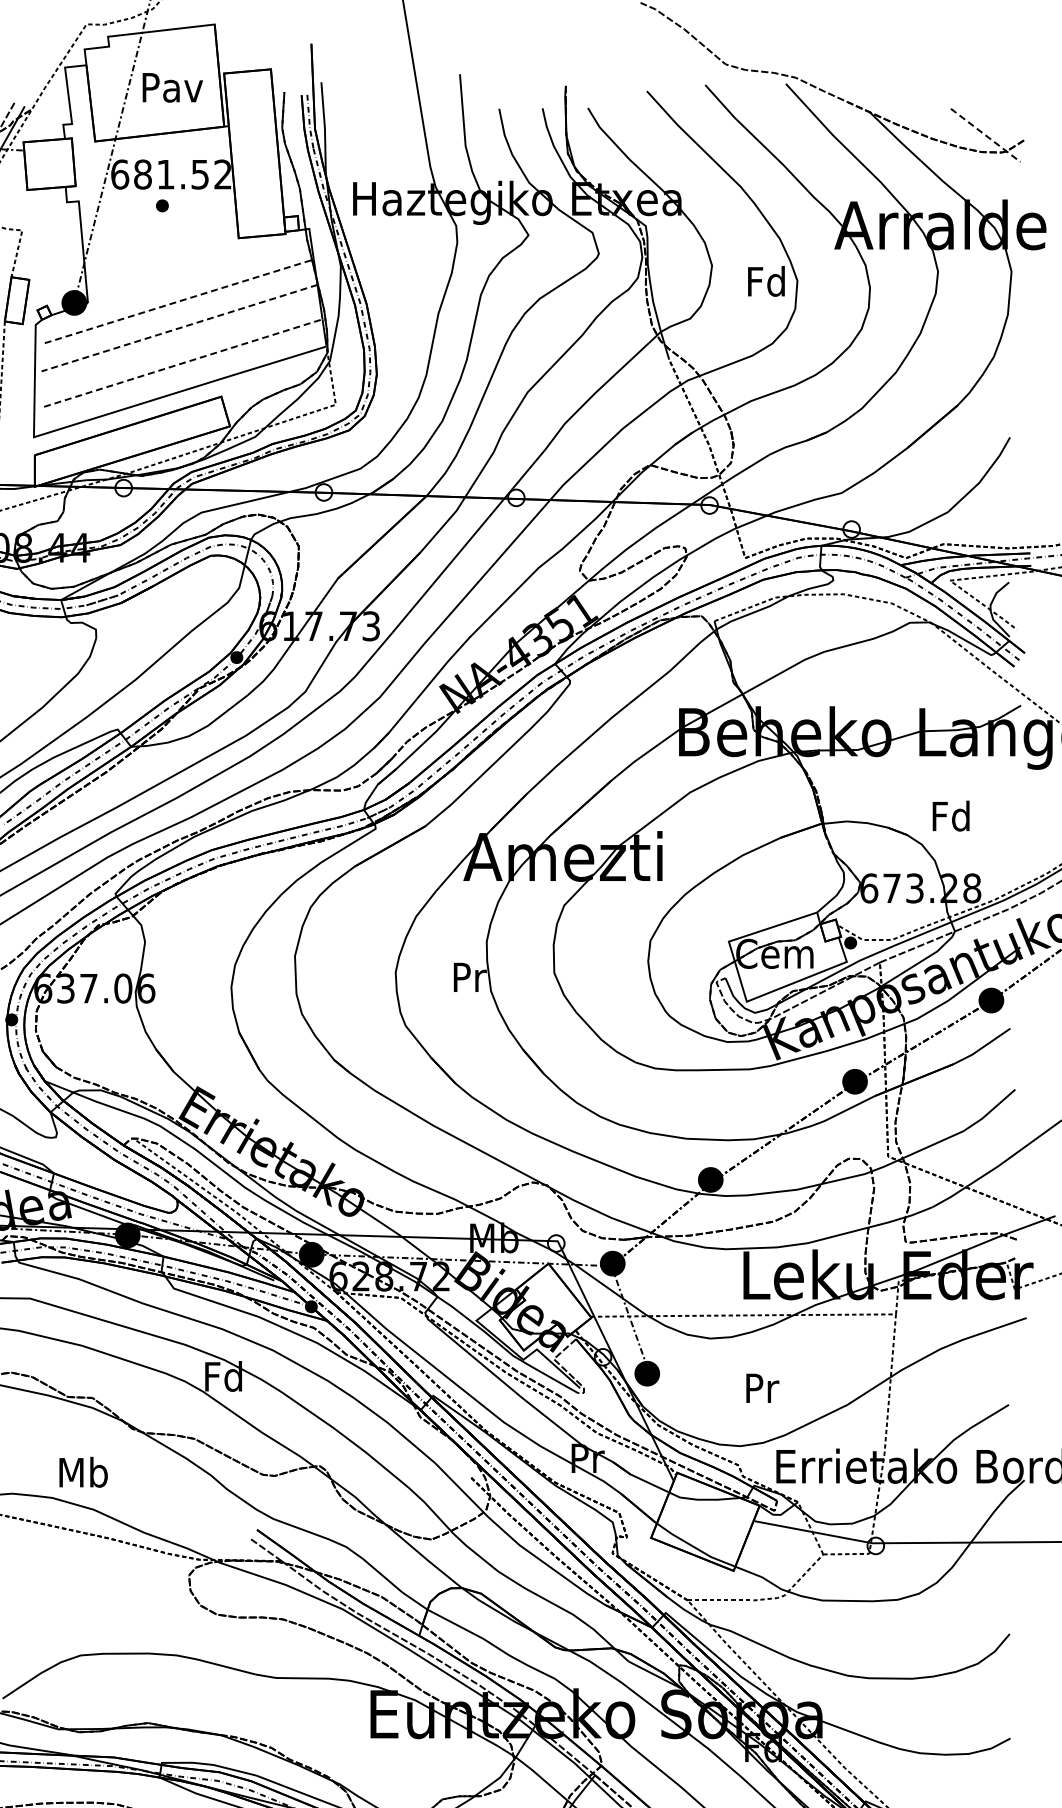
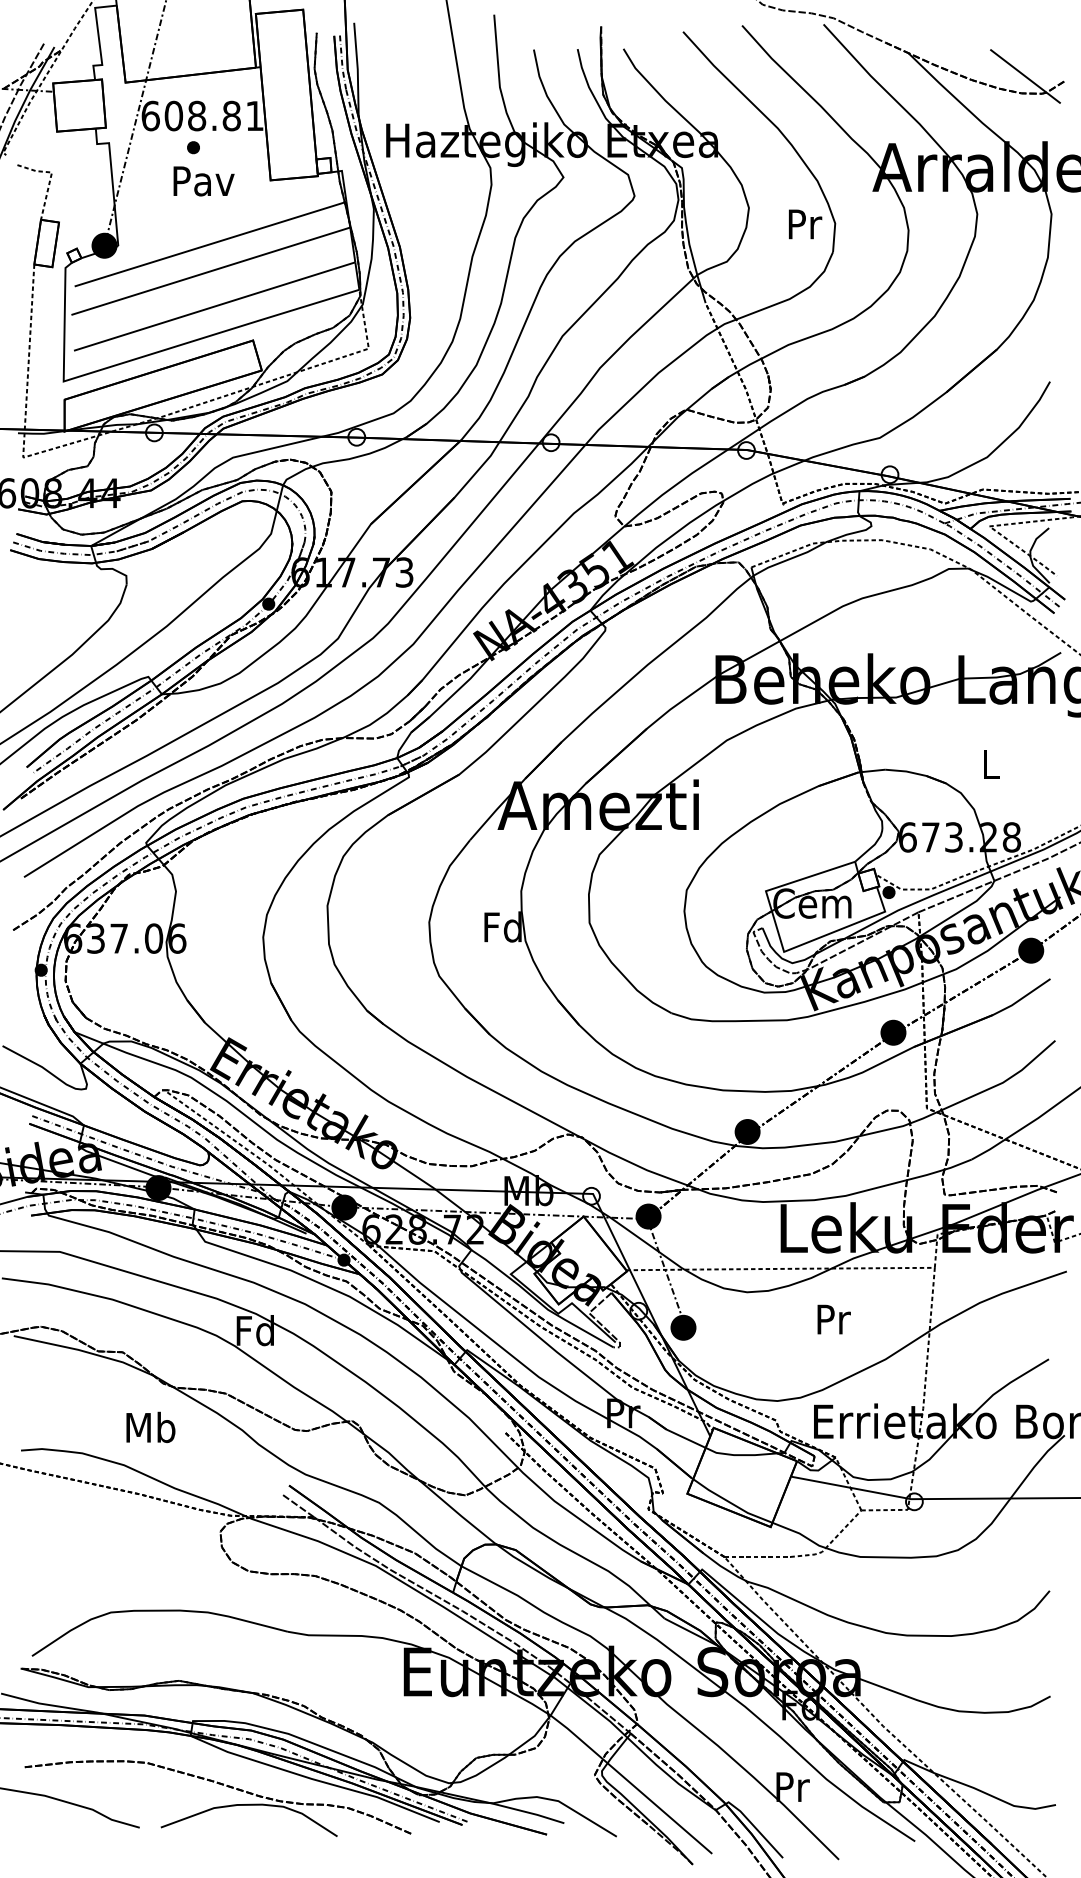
text: (172, 87) -> (203, 181), moved
line: (985, 135) -> (1025, 76), dashed -> solid
text: (182, 174) -> (213, 115), 681.52 -> 608.81
text: (766, 280) -> (803, 223), Fd -> Pr
line: (180, 301) -> (211, 244), dashed -> solid
line: (179, 328) -> (210, 271), dashed -> solid
line: (184, 363) -> (215, 306), dashed -> solid
text: (951, 815) -> (990, 763), Fd -> L
text: (468, 976) -> (502, 926), Pr -> Fd
text: (762, 1388) -> (833, 1319), moved
text: (83, 1472) -> (150, 1427), moved

